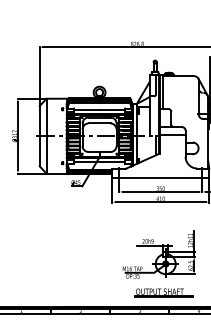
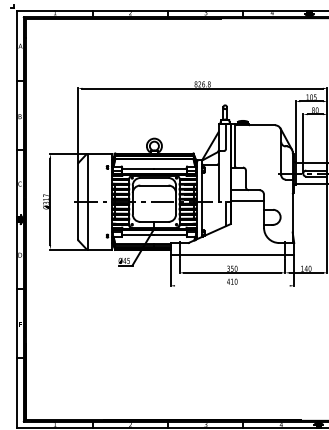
line: (160, 201) -> (232, 285), removed
part: (159, 254) -> (230, 352), removed
part: (163, 292) -> (236, 401), removed

